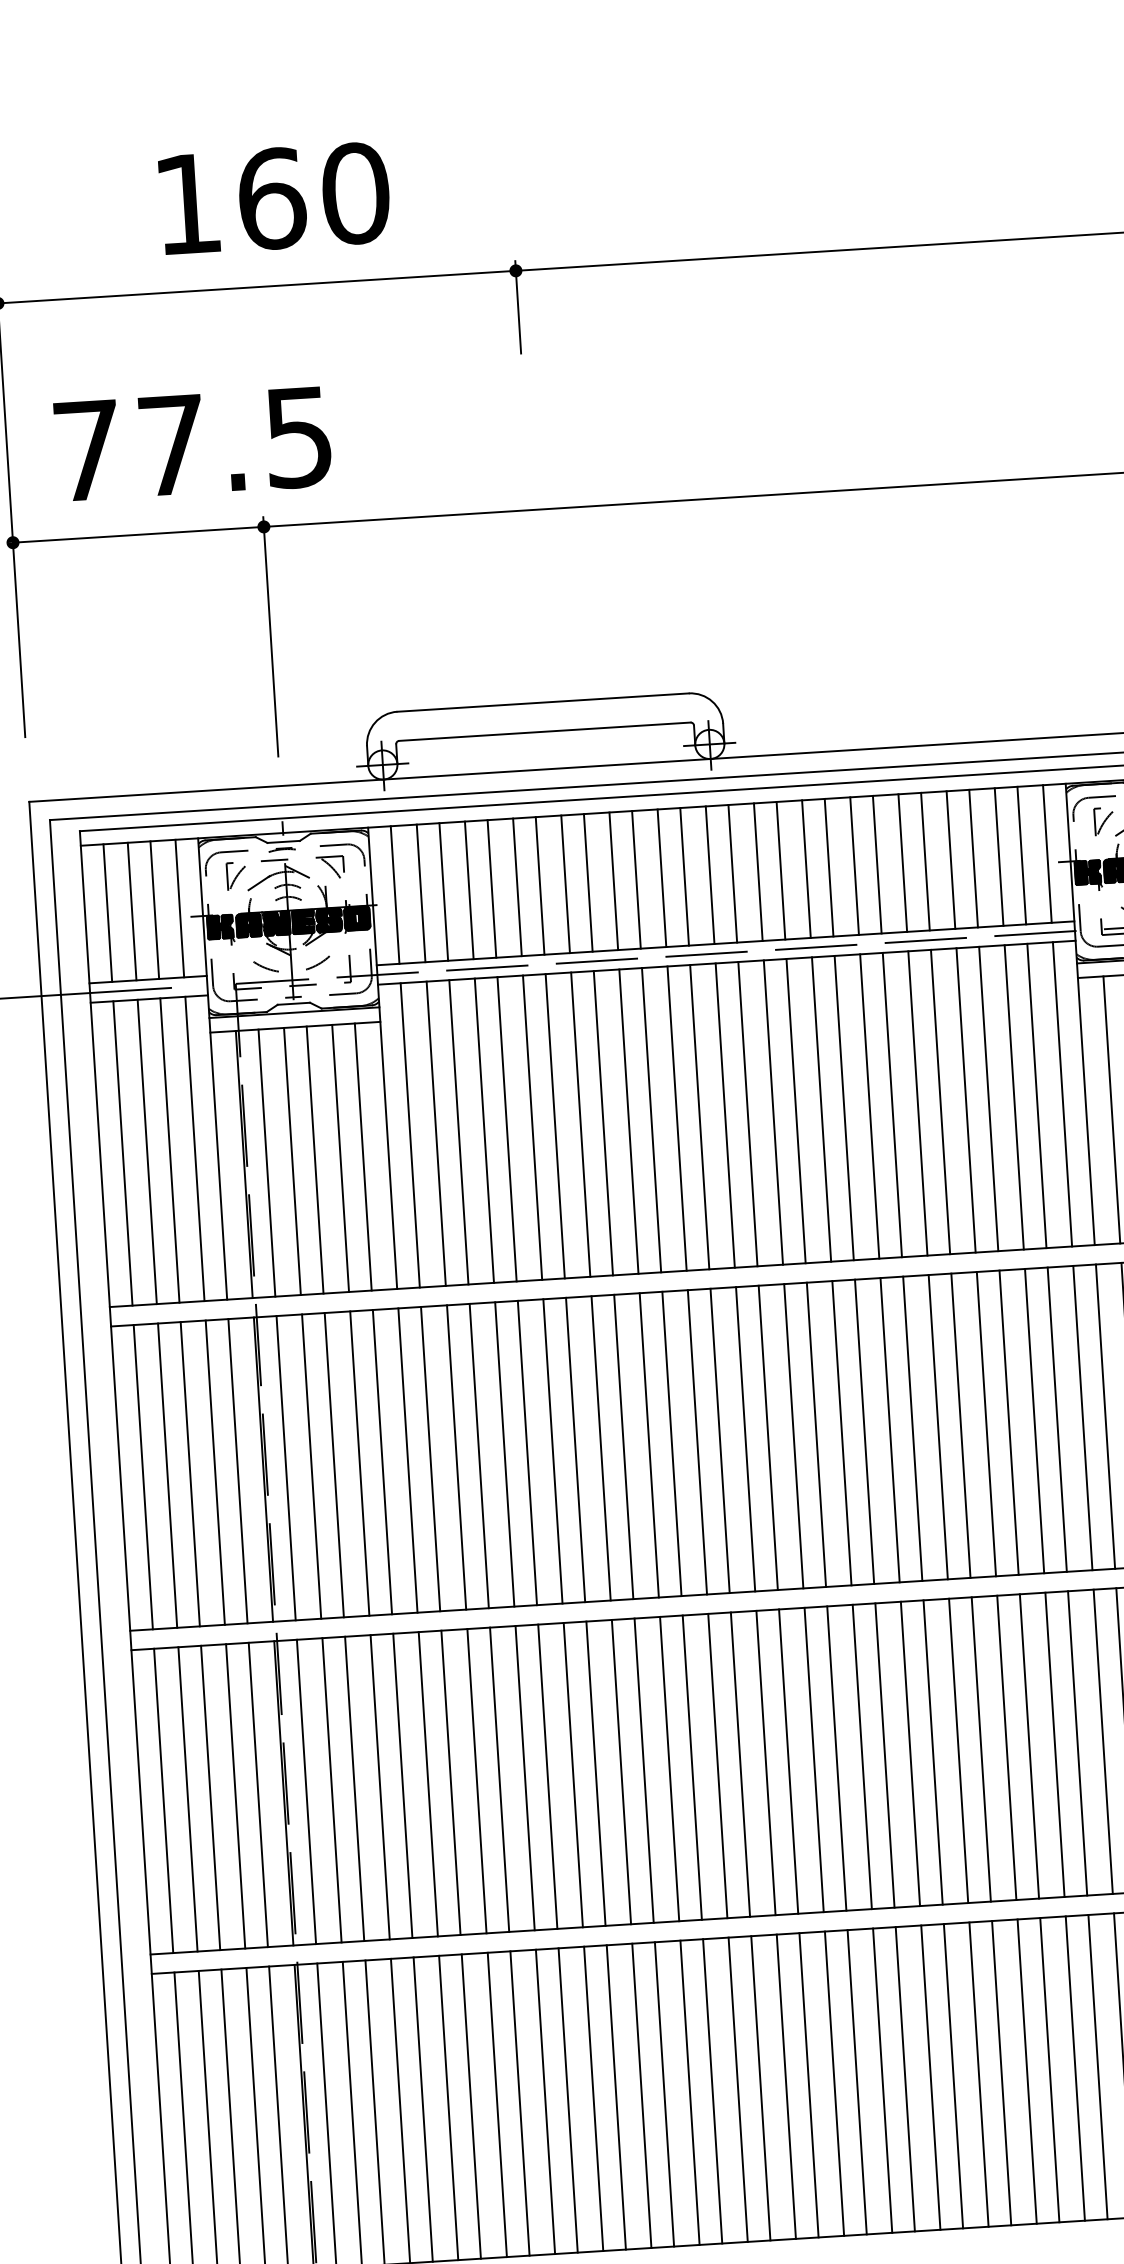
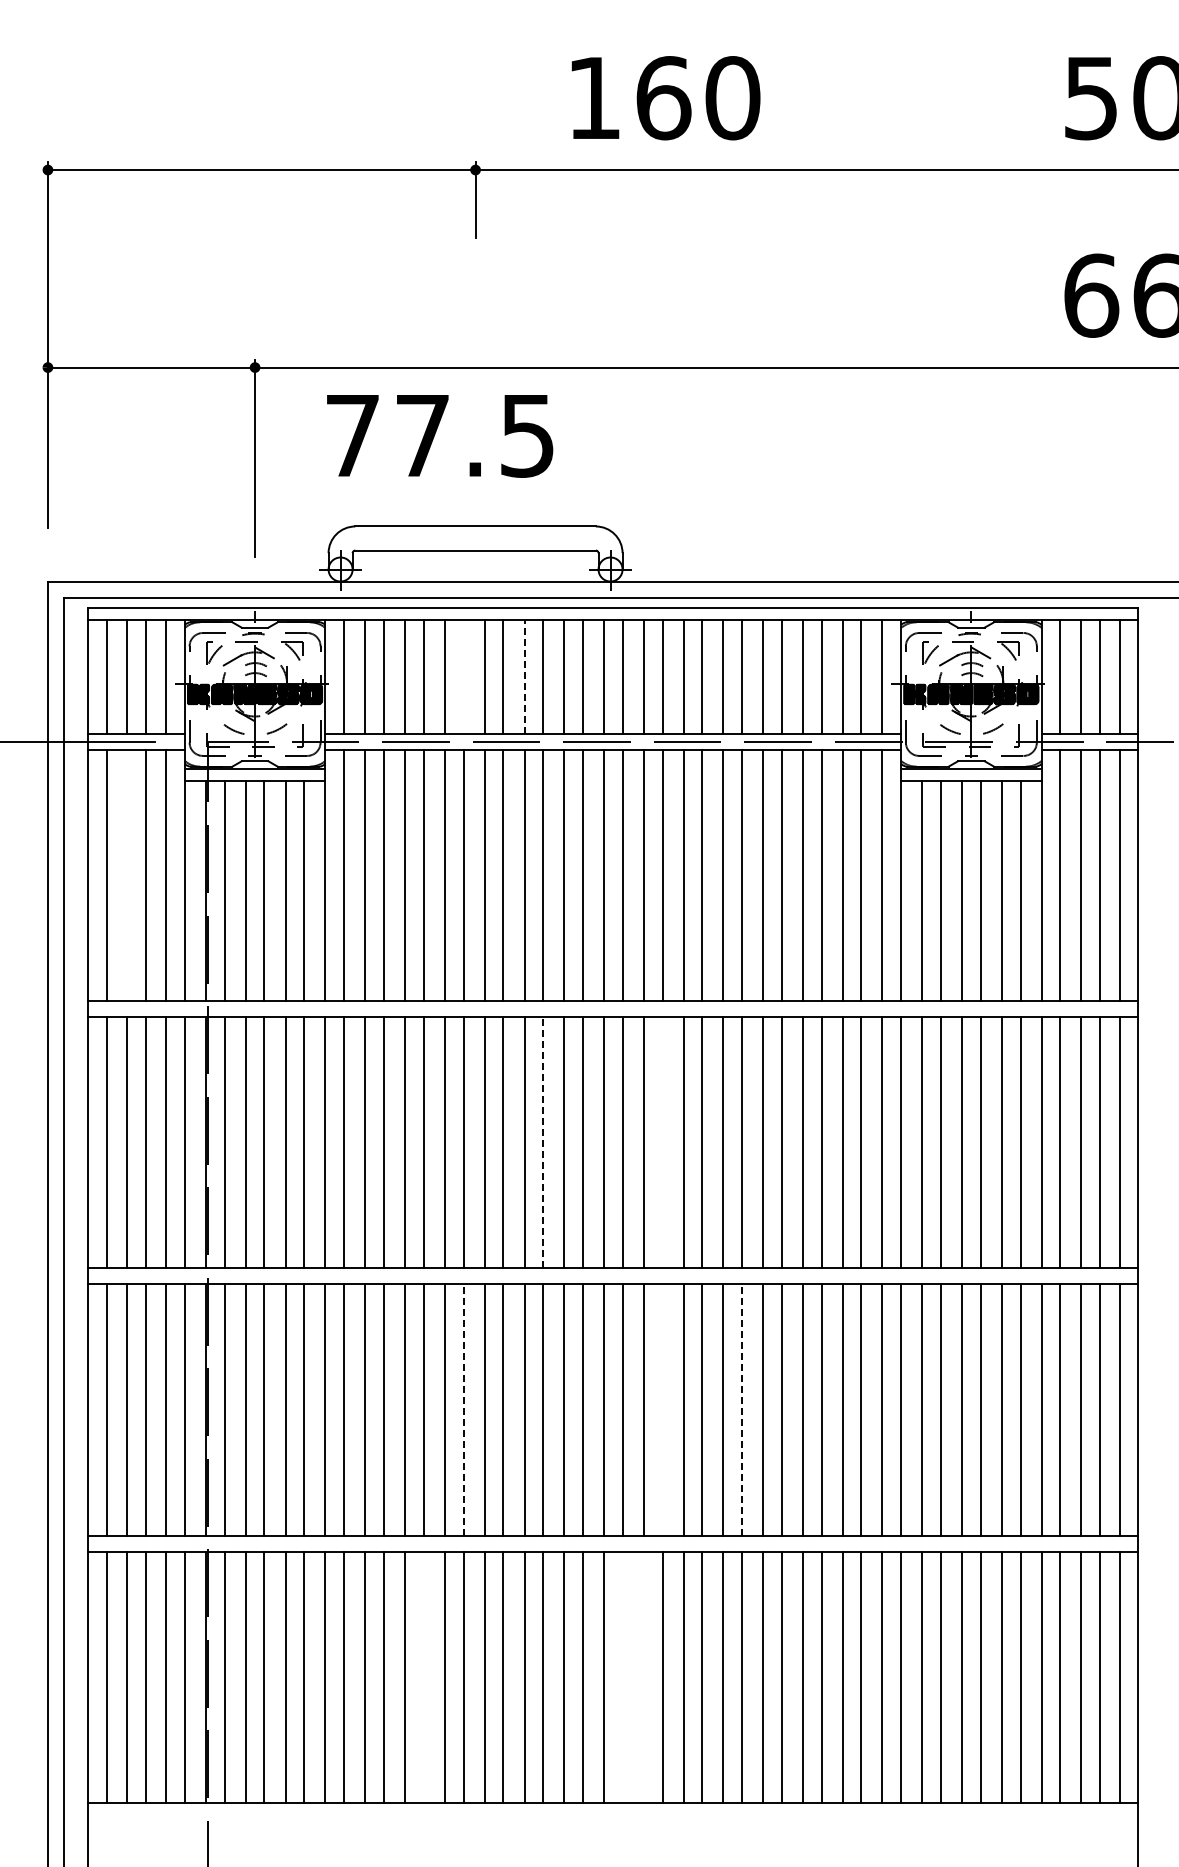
text: (274, 199) -> (665, 98), moved
text: (193, 444) -> (440, 436), moved
line: (613, 881) -> (524, 677), solid -> dashed
line: (539, 885) -> (463, 676), removed
line: (146, 1151) -> (126, 875), removed
line: (816, 1434) -> (662, 1142), removed
line: (672, 1443) -> (543, 1142), solid -> dashed
line: (933, 1752) -> (742, 1410), solid -> dashed
line: (836, 1757) -> (662, 1409), removed
line: (595, 1774) -> (463, 1410), solid -> dashed
line: (834, 2082) -> (643, 1676), removed
line: (808, 2084) -> (622, 1676), removed
line: (567, 2099) -> (423, 1676), removed

